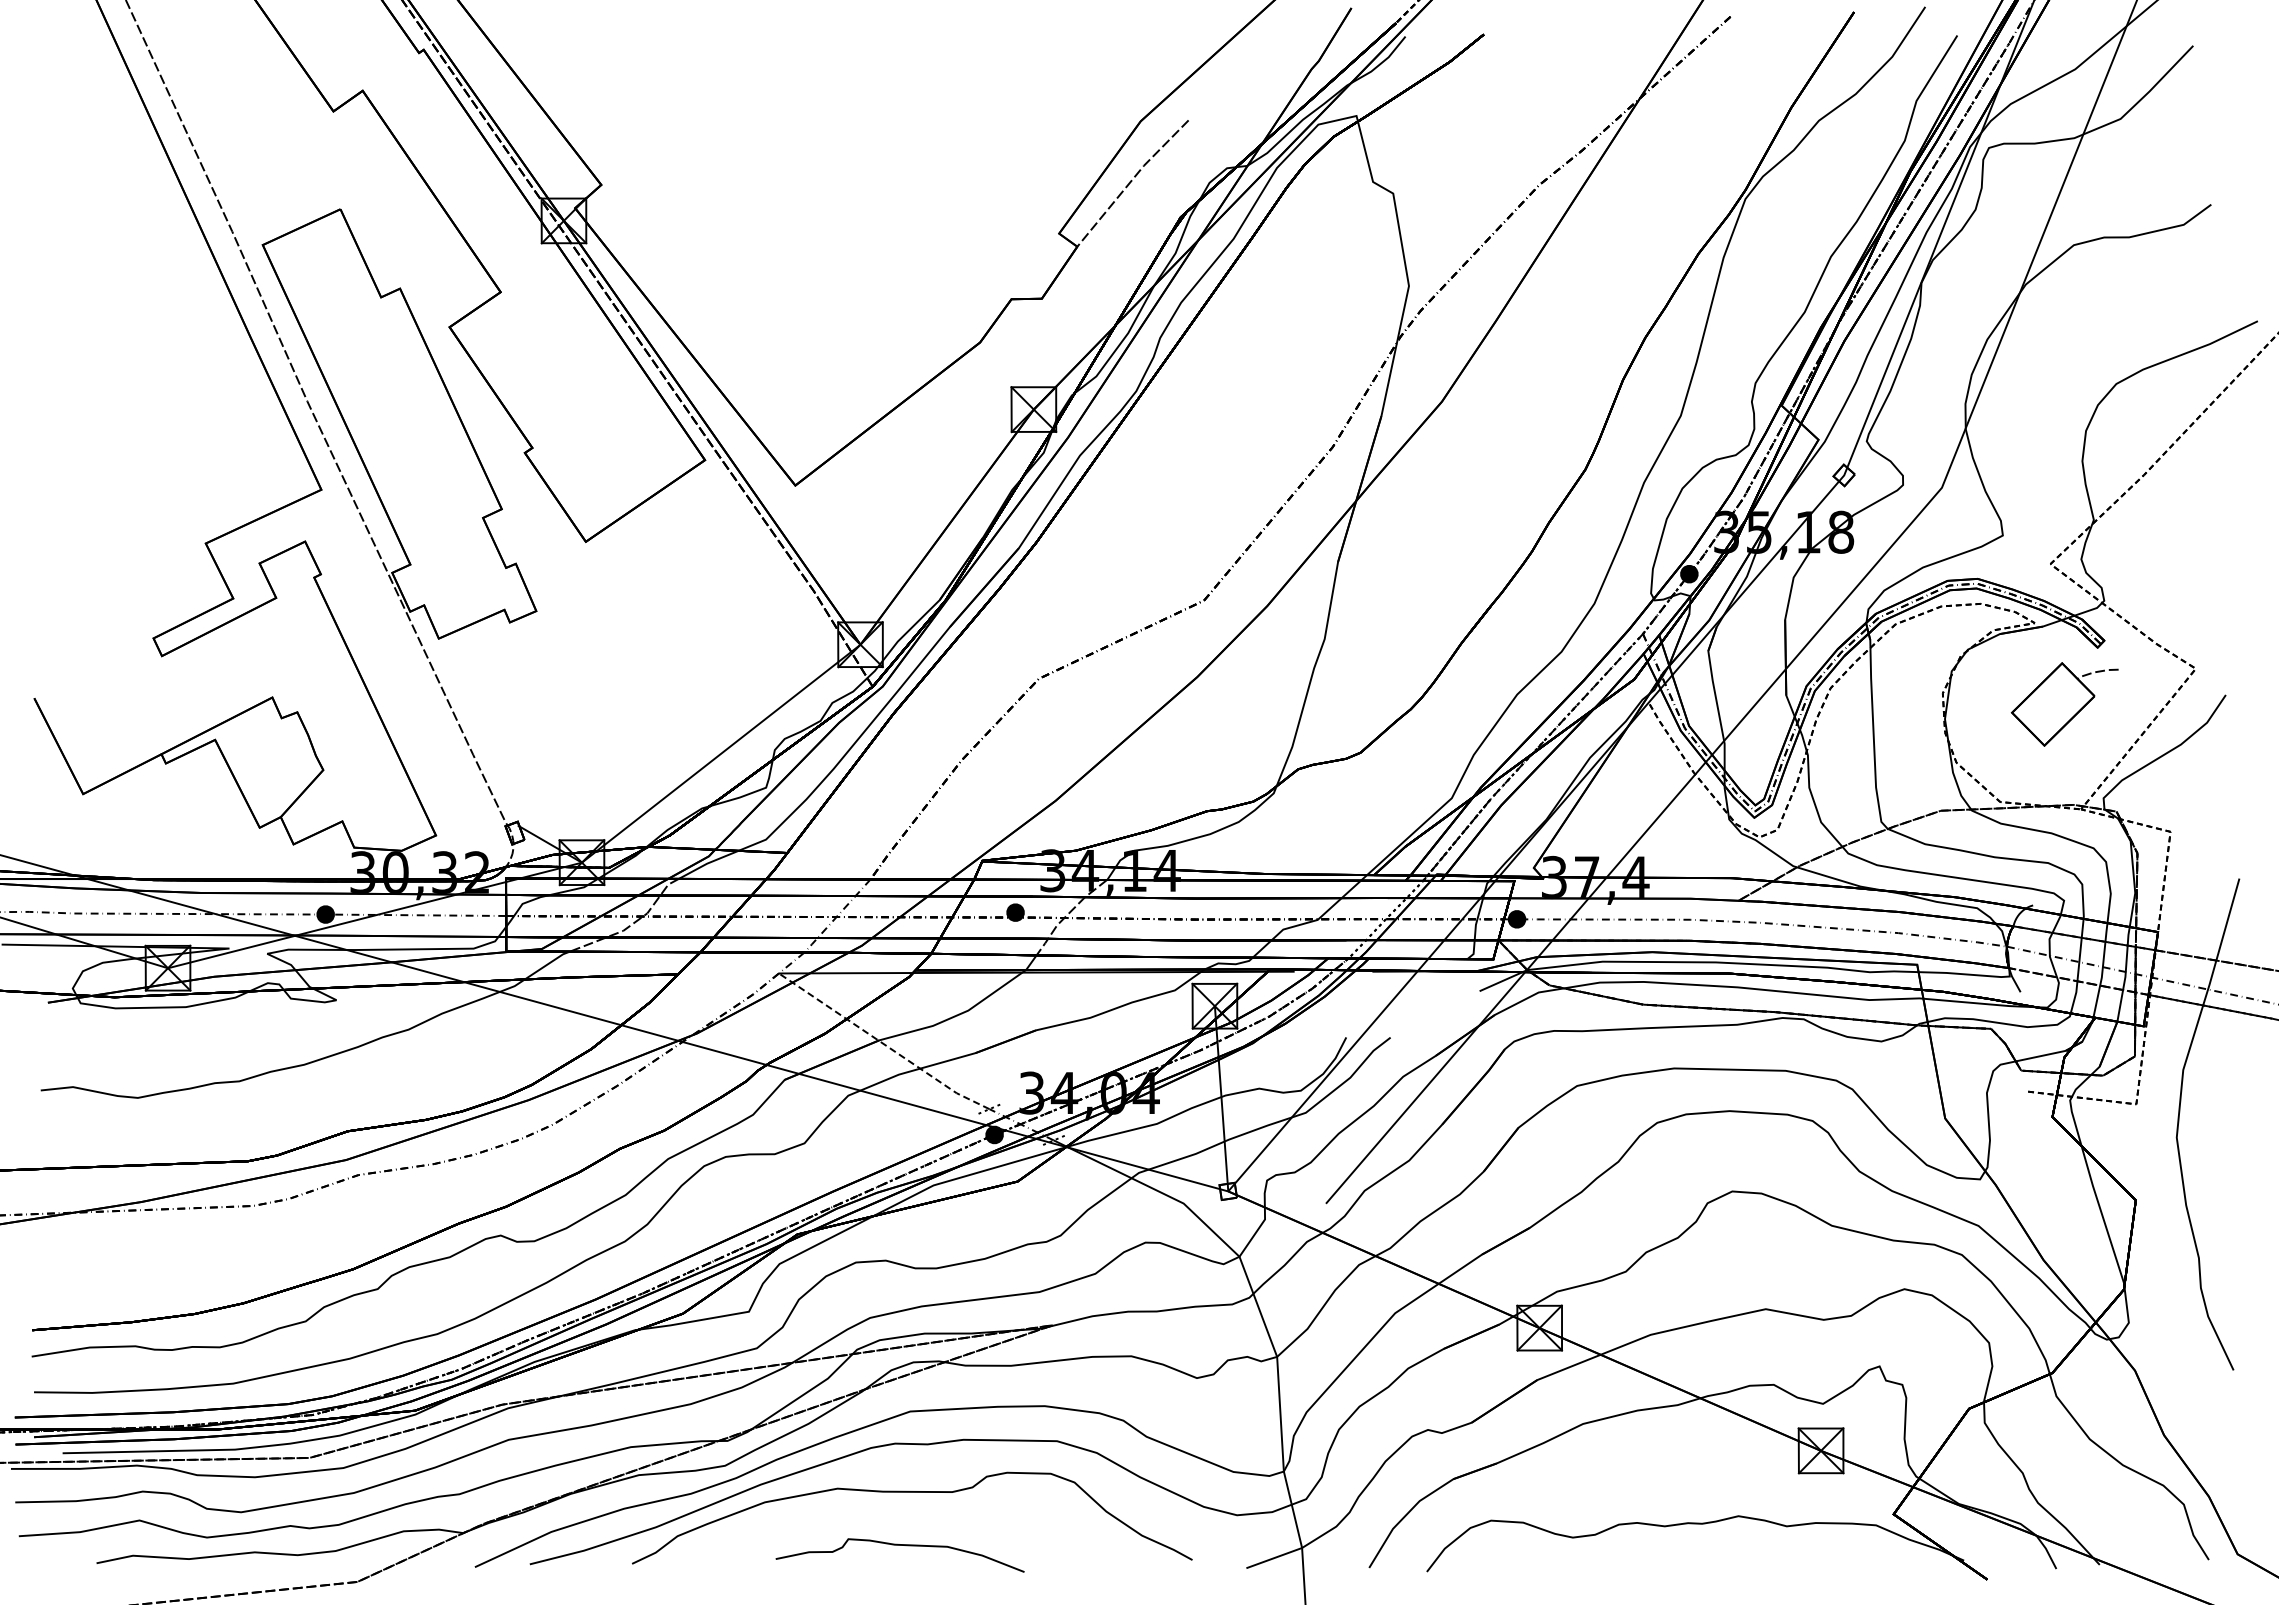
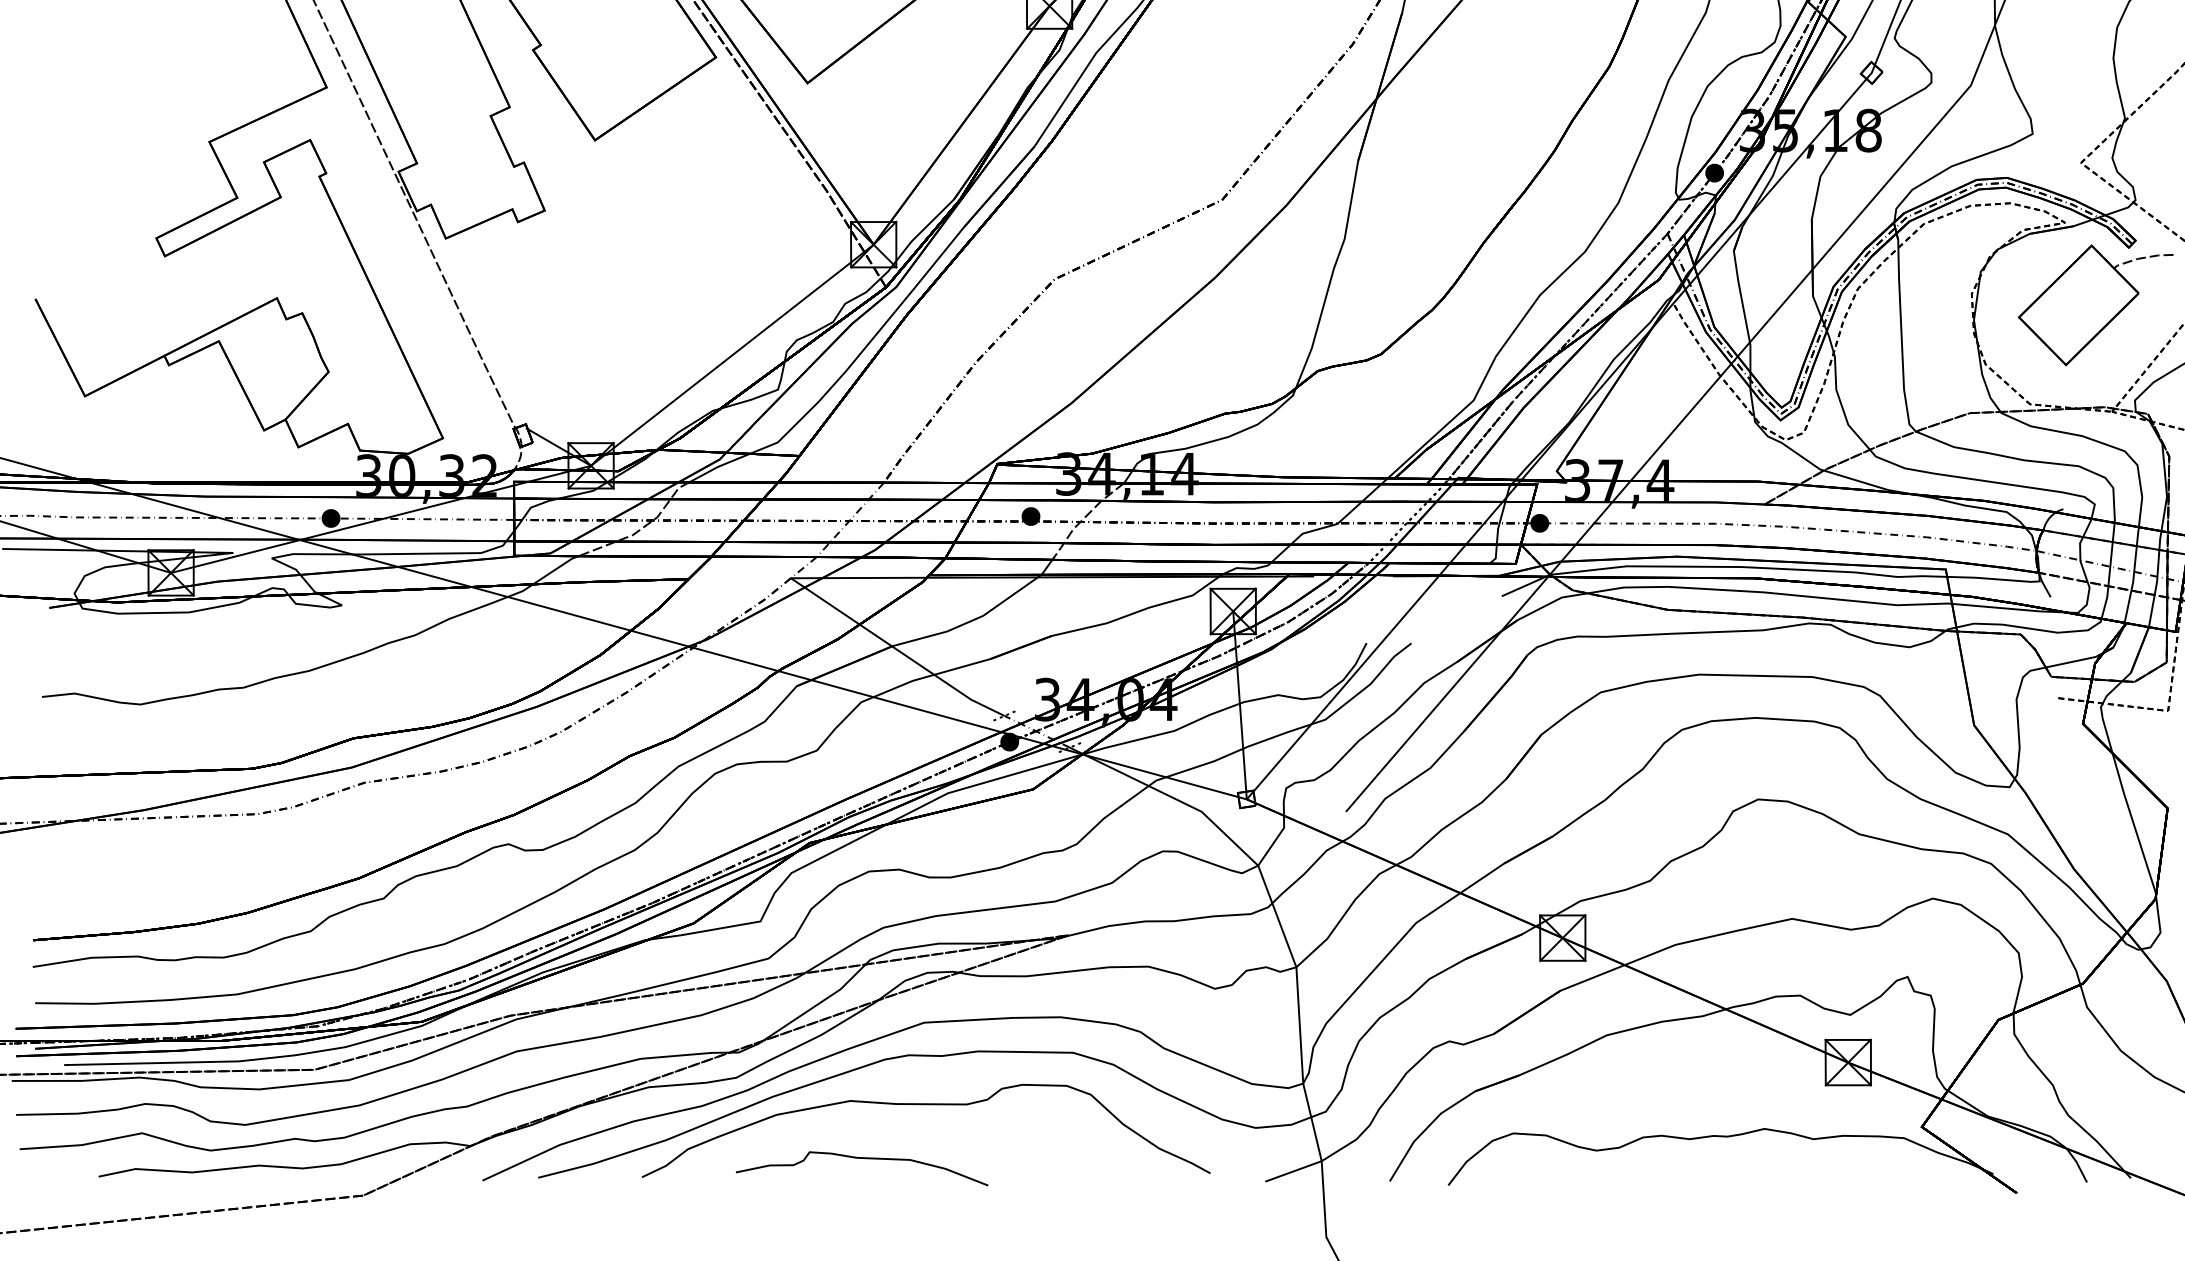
part: (2064, 704) -> (2095, 305), size x1.43
line: (883, 1043) -> (897, 649), dashed -> solid
curve: (899, 1545) -> (861, 1158), moved

